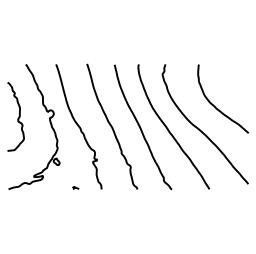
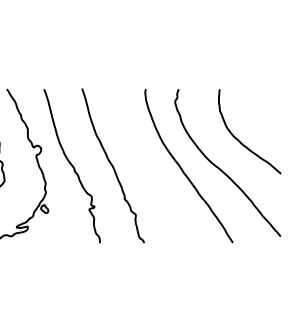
curve: (141, 127) -> (149, 166), removed
curve: (75, 187) -> (67, 240), removed

